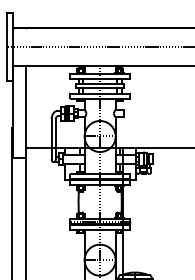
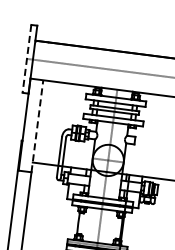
line: (7, 47) -> (27, 59), solid -> dashed
line: (26, 111) -> (37, 126), solid -> dashed

